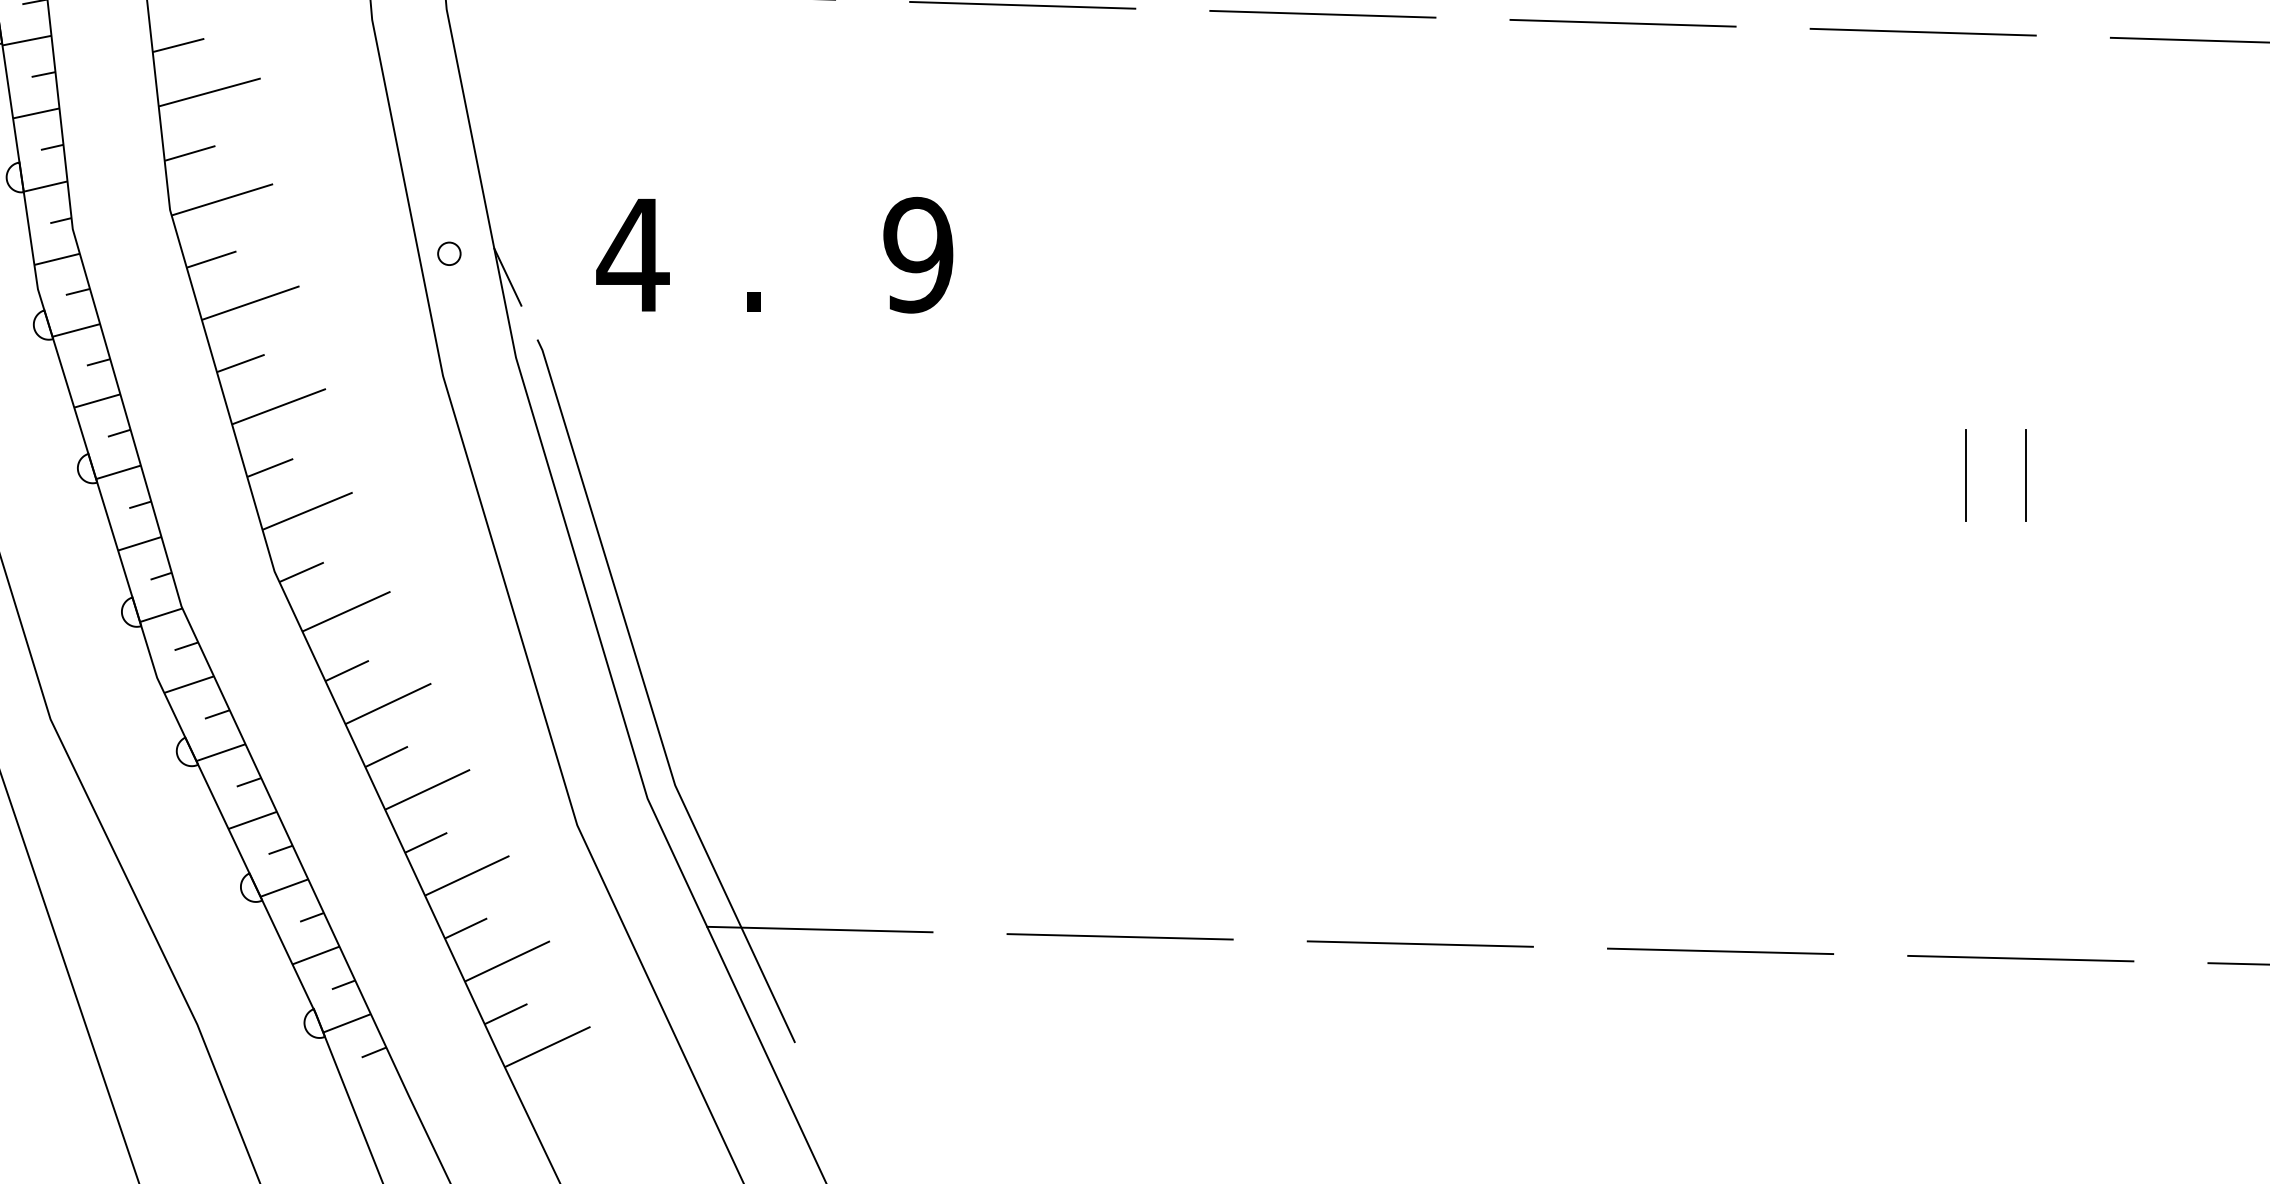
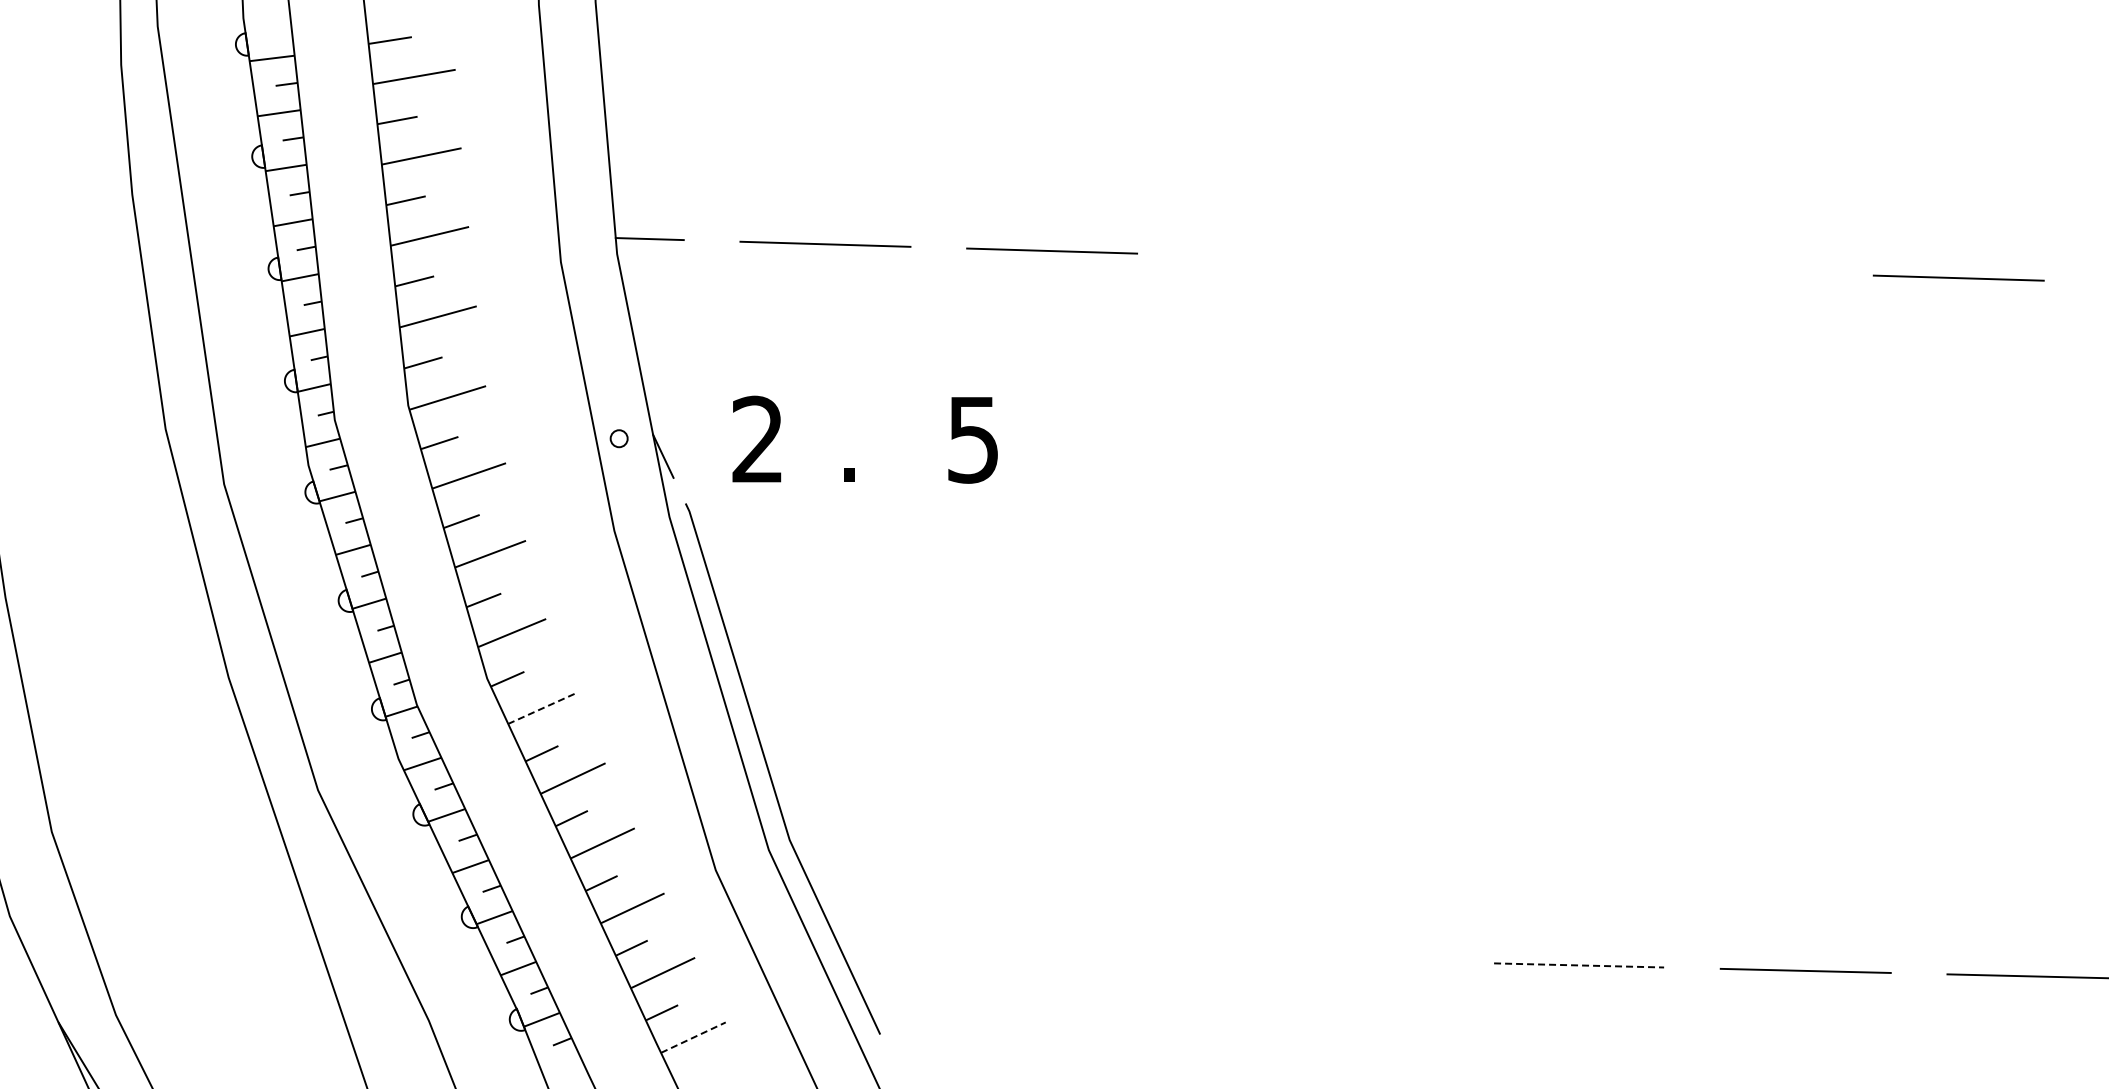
line: (1322, 13) -> (1278, 257), removed
line: (1623, 23) -> (1505, 264), removed
line: (1923, 31) -> (1732, 270), removed
text: (632, 253) -> (757, 438), 4 -> 2
text: (918, 254) -> (973, 439), 9 -> 5
line: (1966, 476) -> (1764, 606), removed
line: (2025, 476) -> (1809, 606), removed
line: (346, 611) -> (541, 708), solid -> dashed
line: (819, 928) -> (898, 948), removed
line: (1119, 936) -> (1125, 954), removed
line: (1420, 943) -> (1352, 959), removed
line: (1721, 951) -> (1579, 965), solid -> dashed
line: (547, 1046) -> (693, 1037), solid -> dashed

